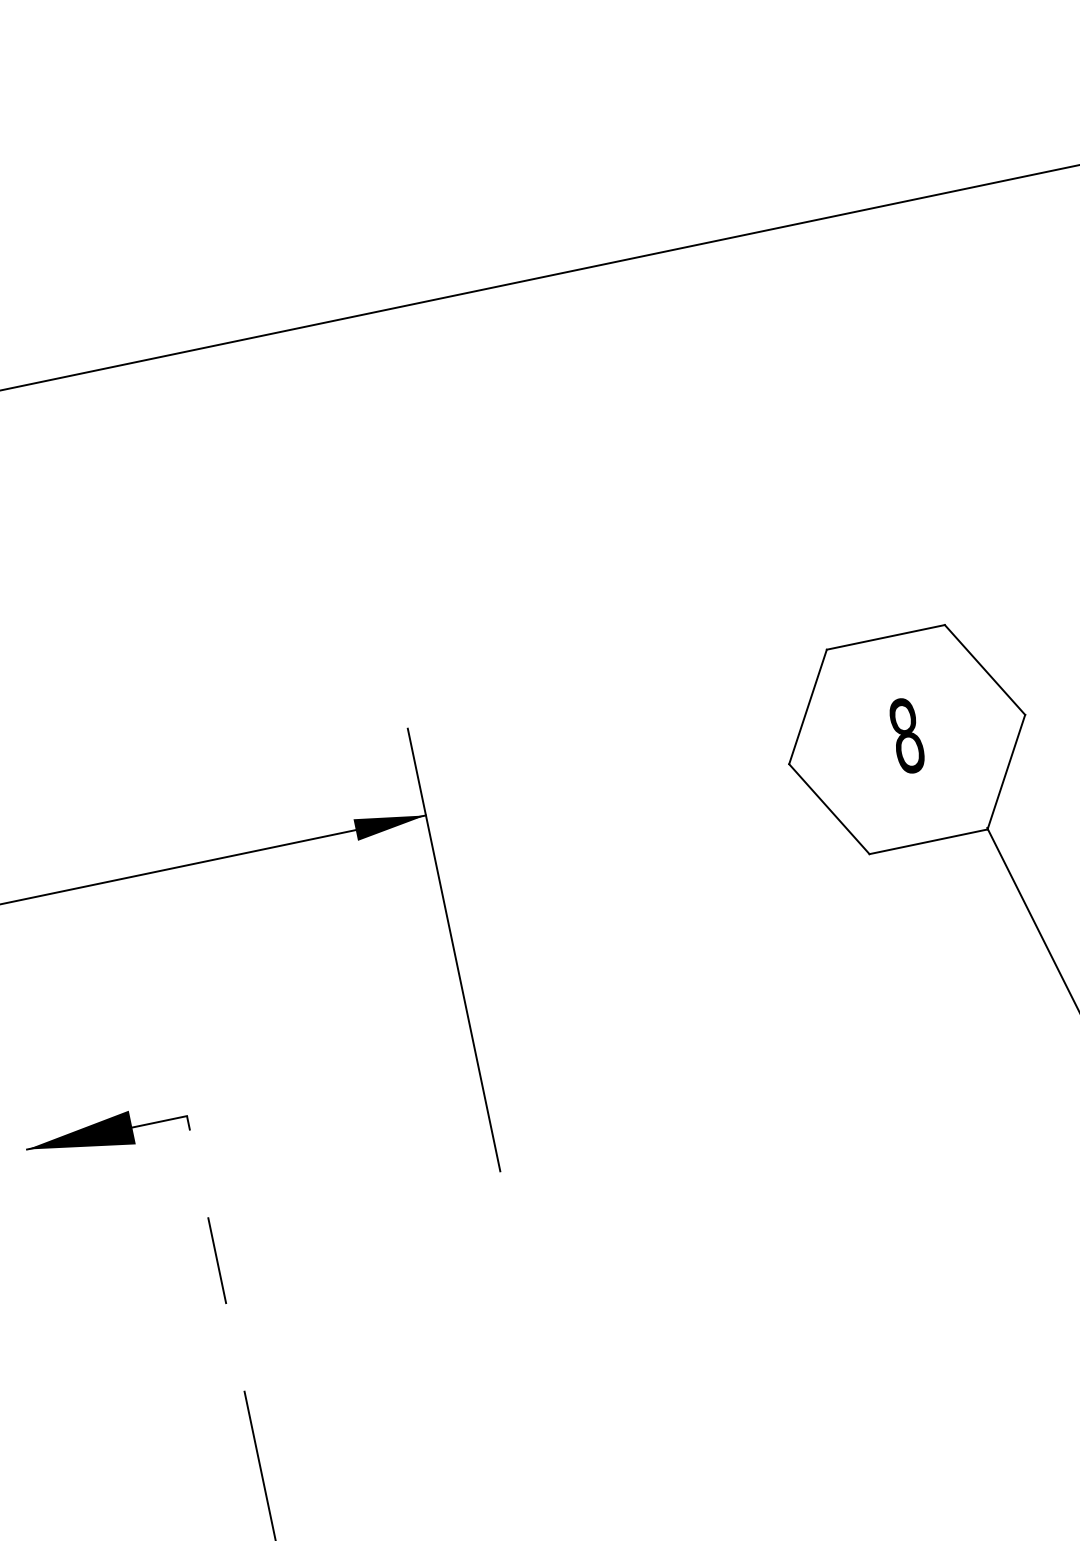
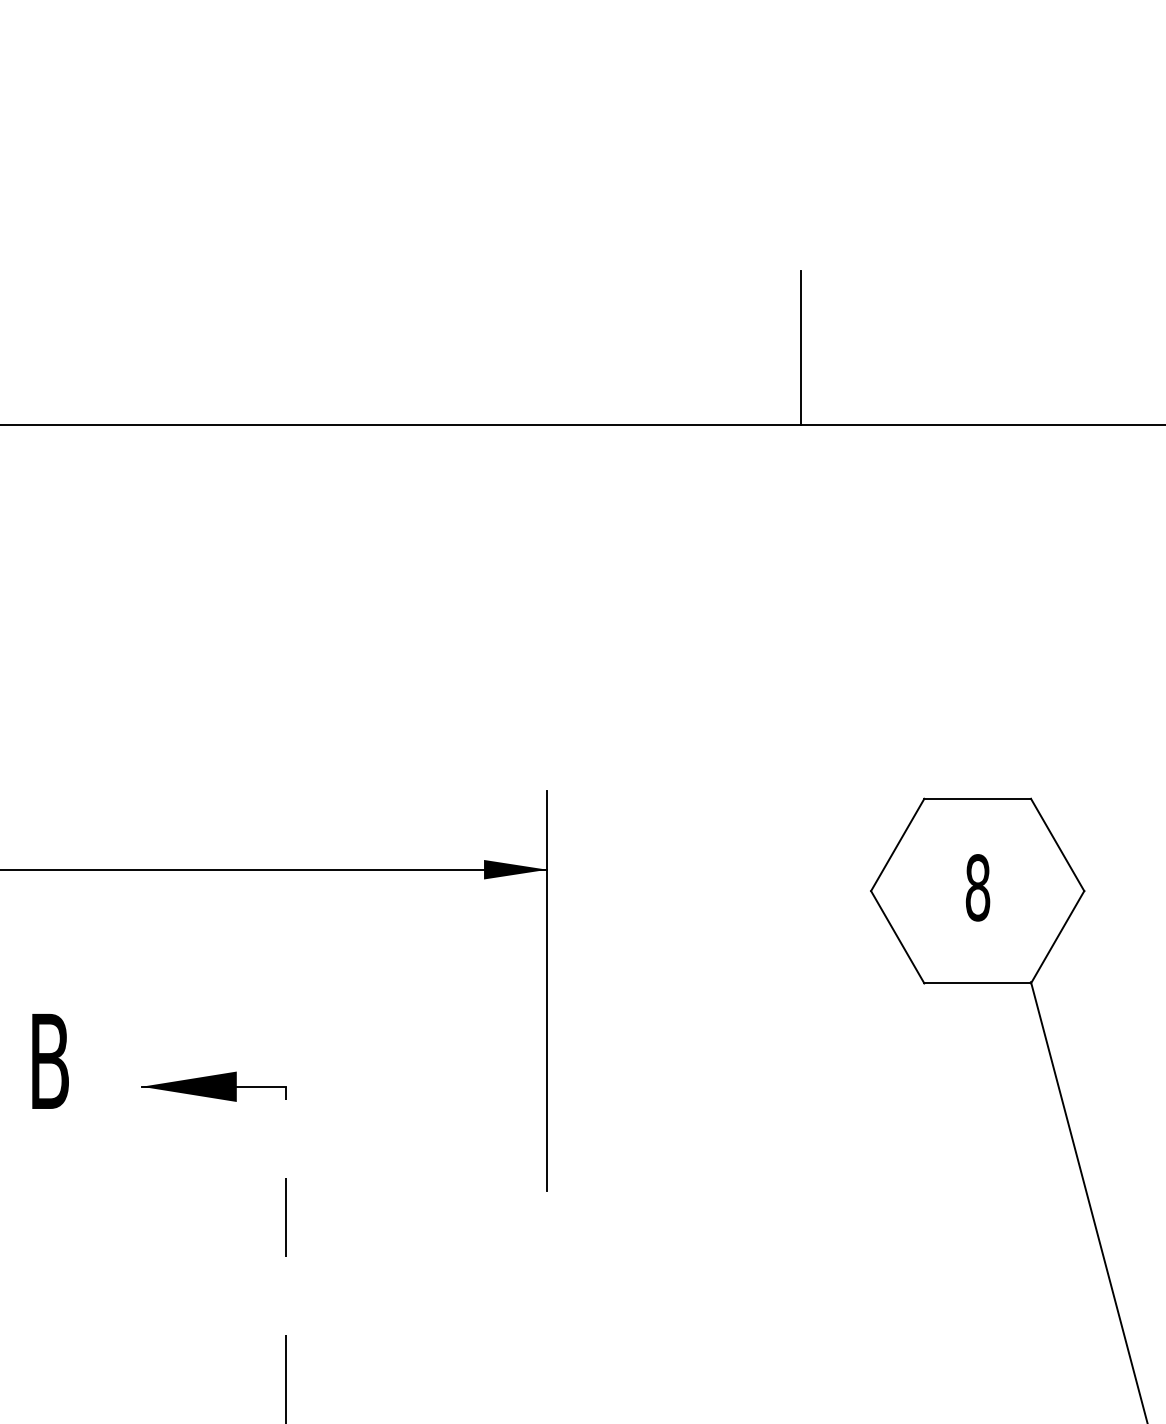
line: (585, 178) -> (800, 347), added

